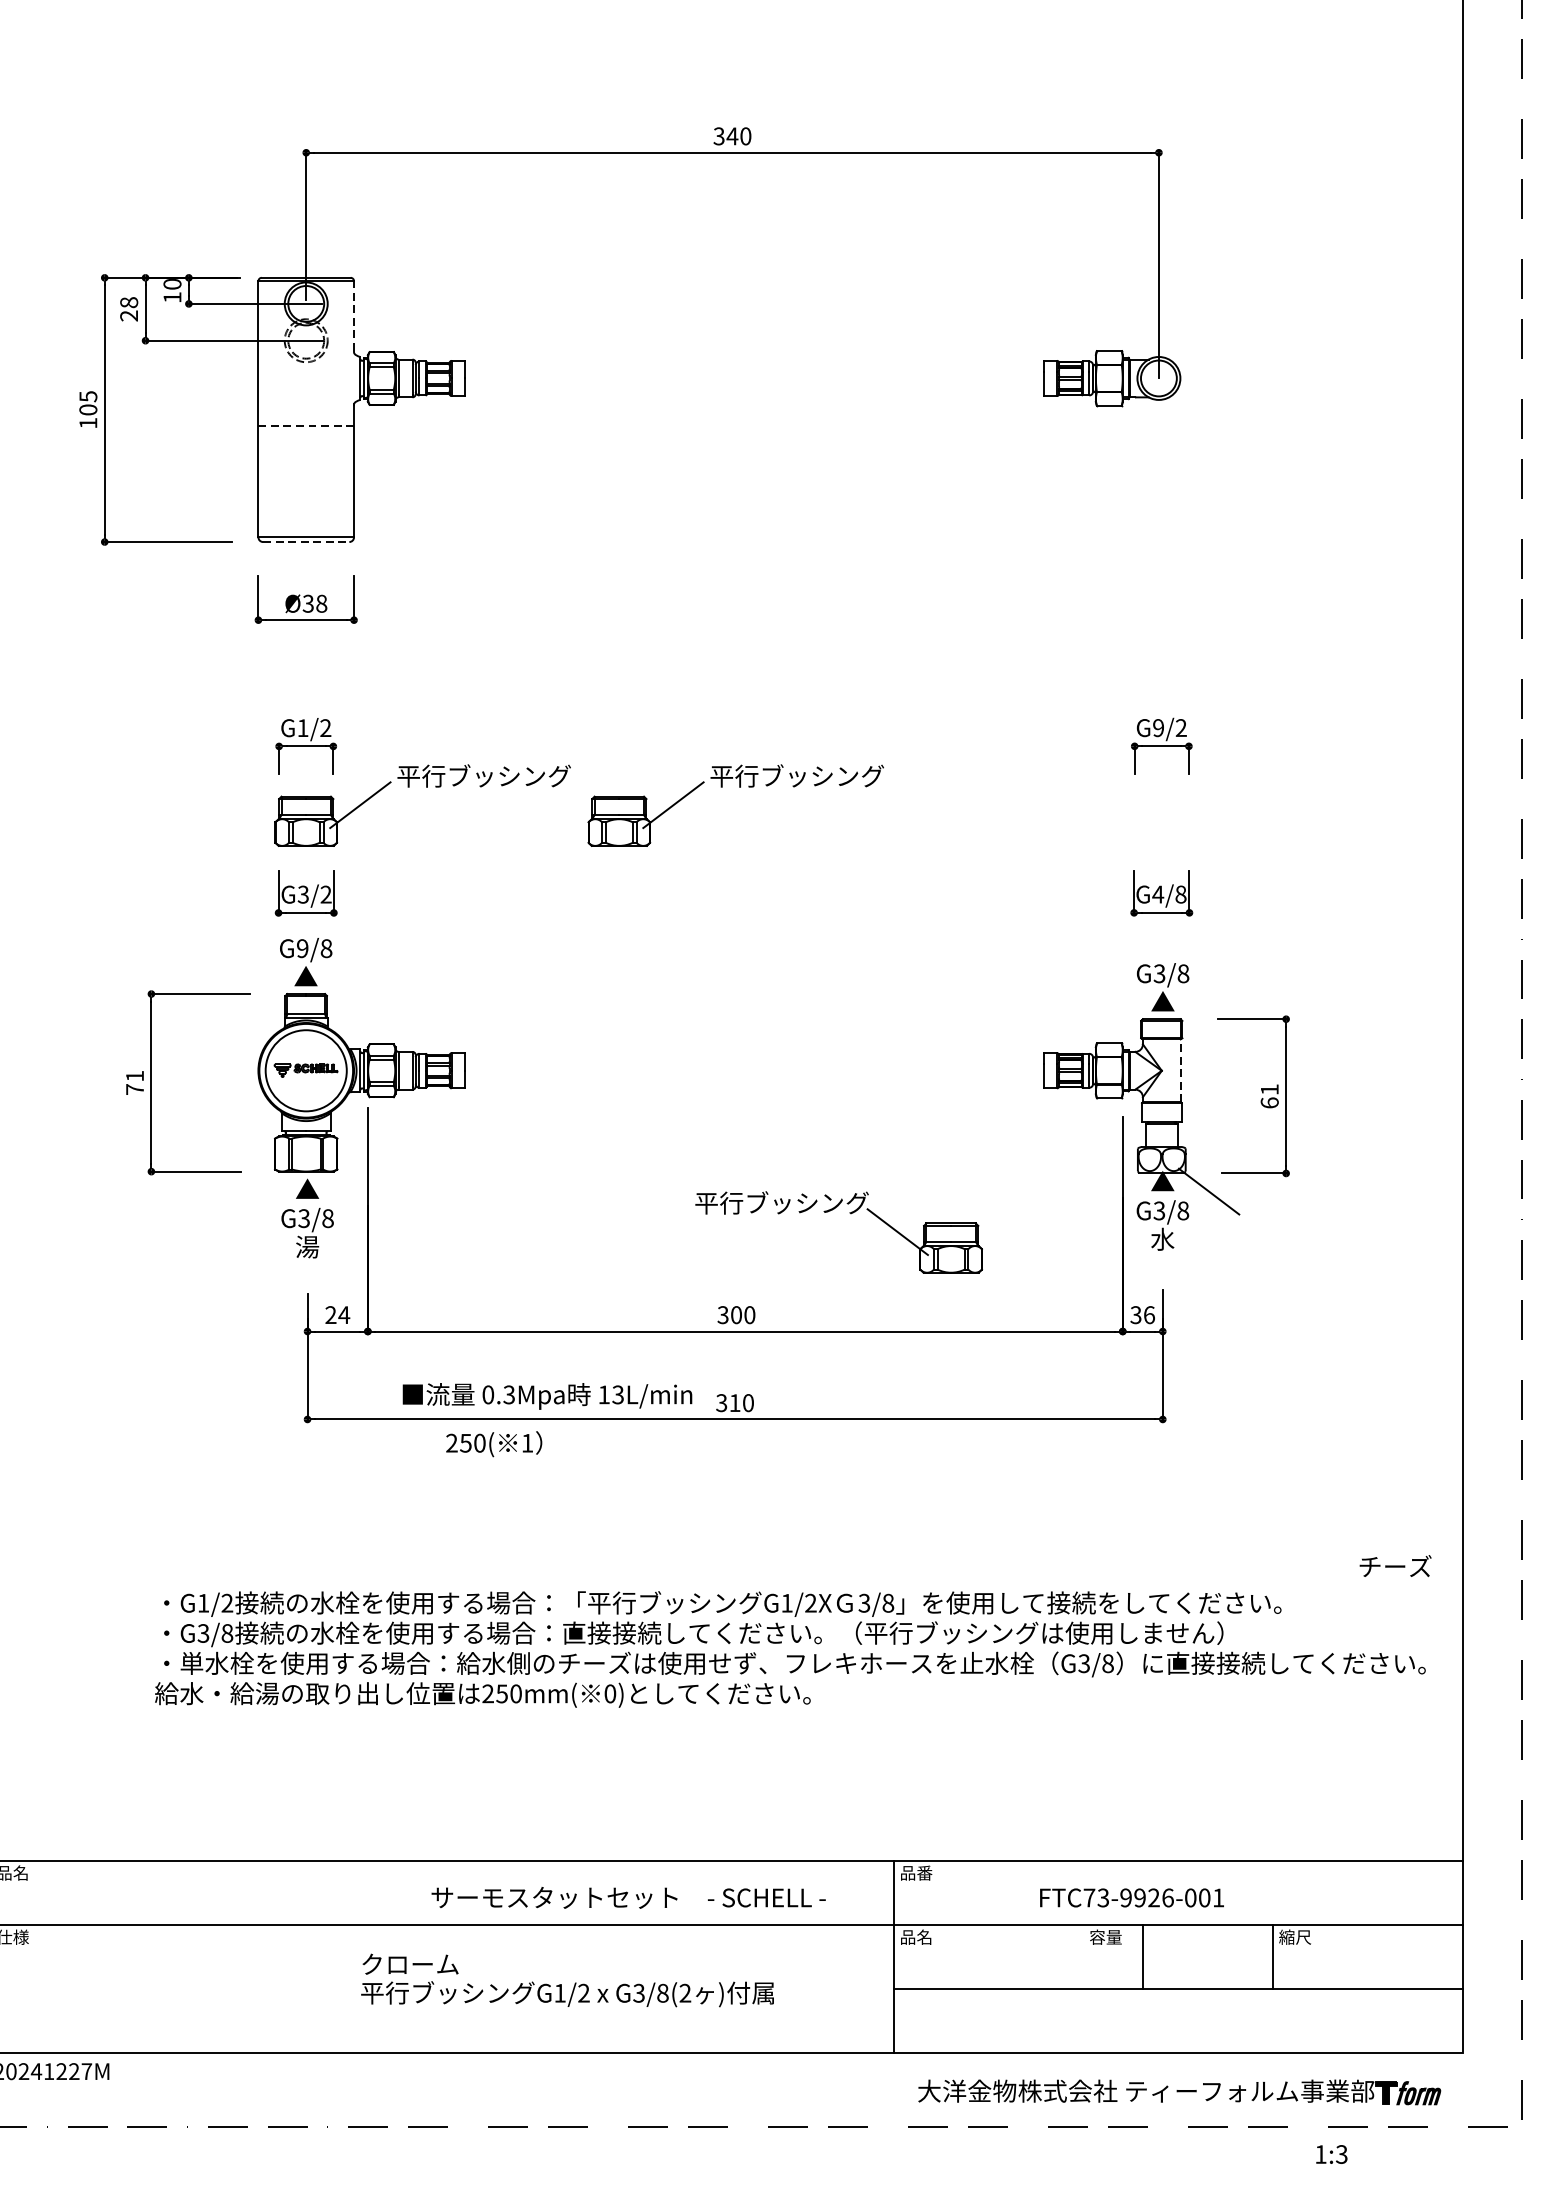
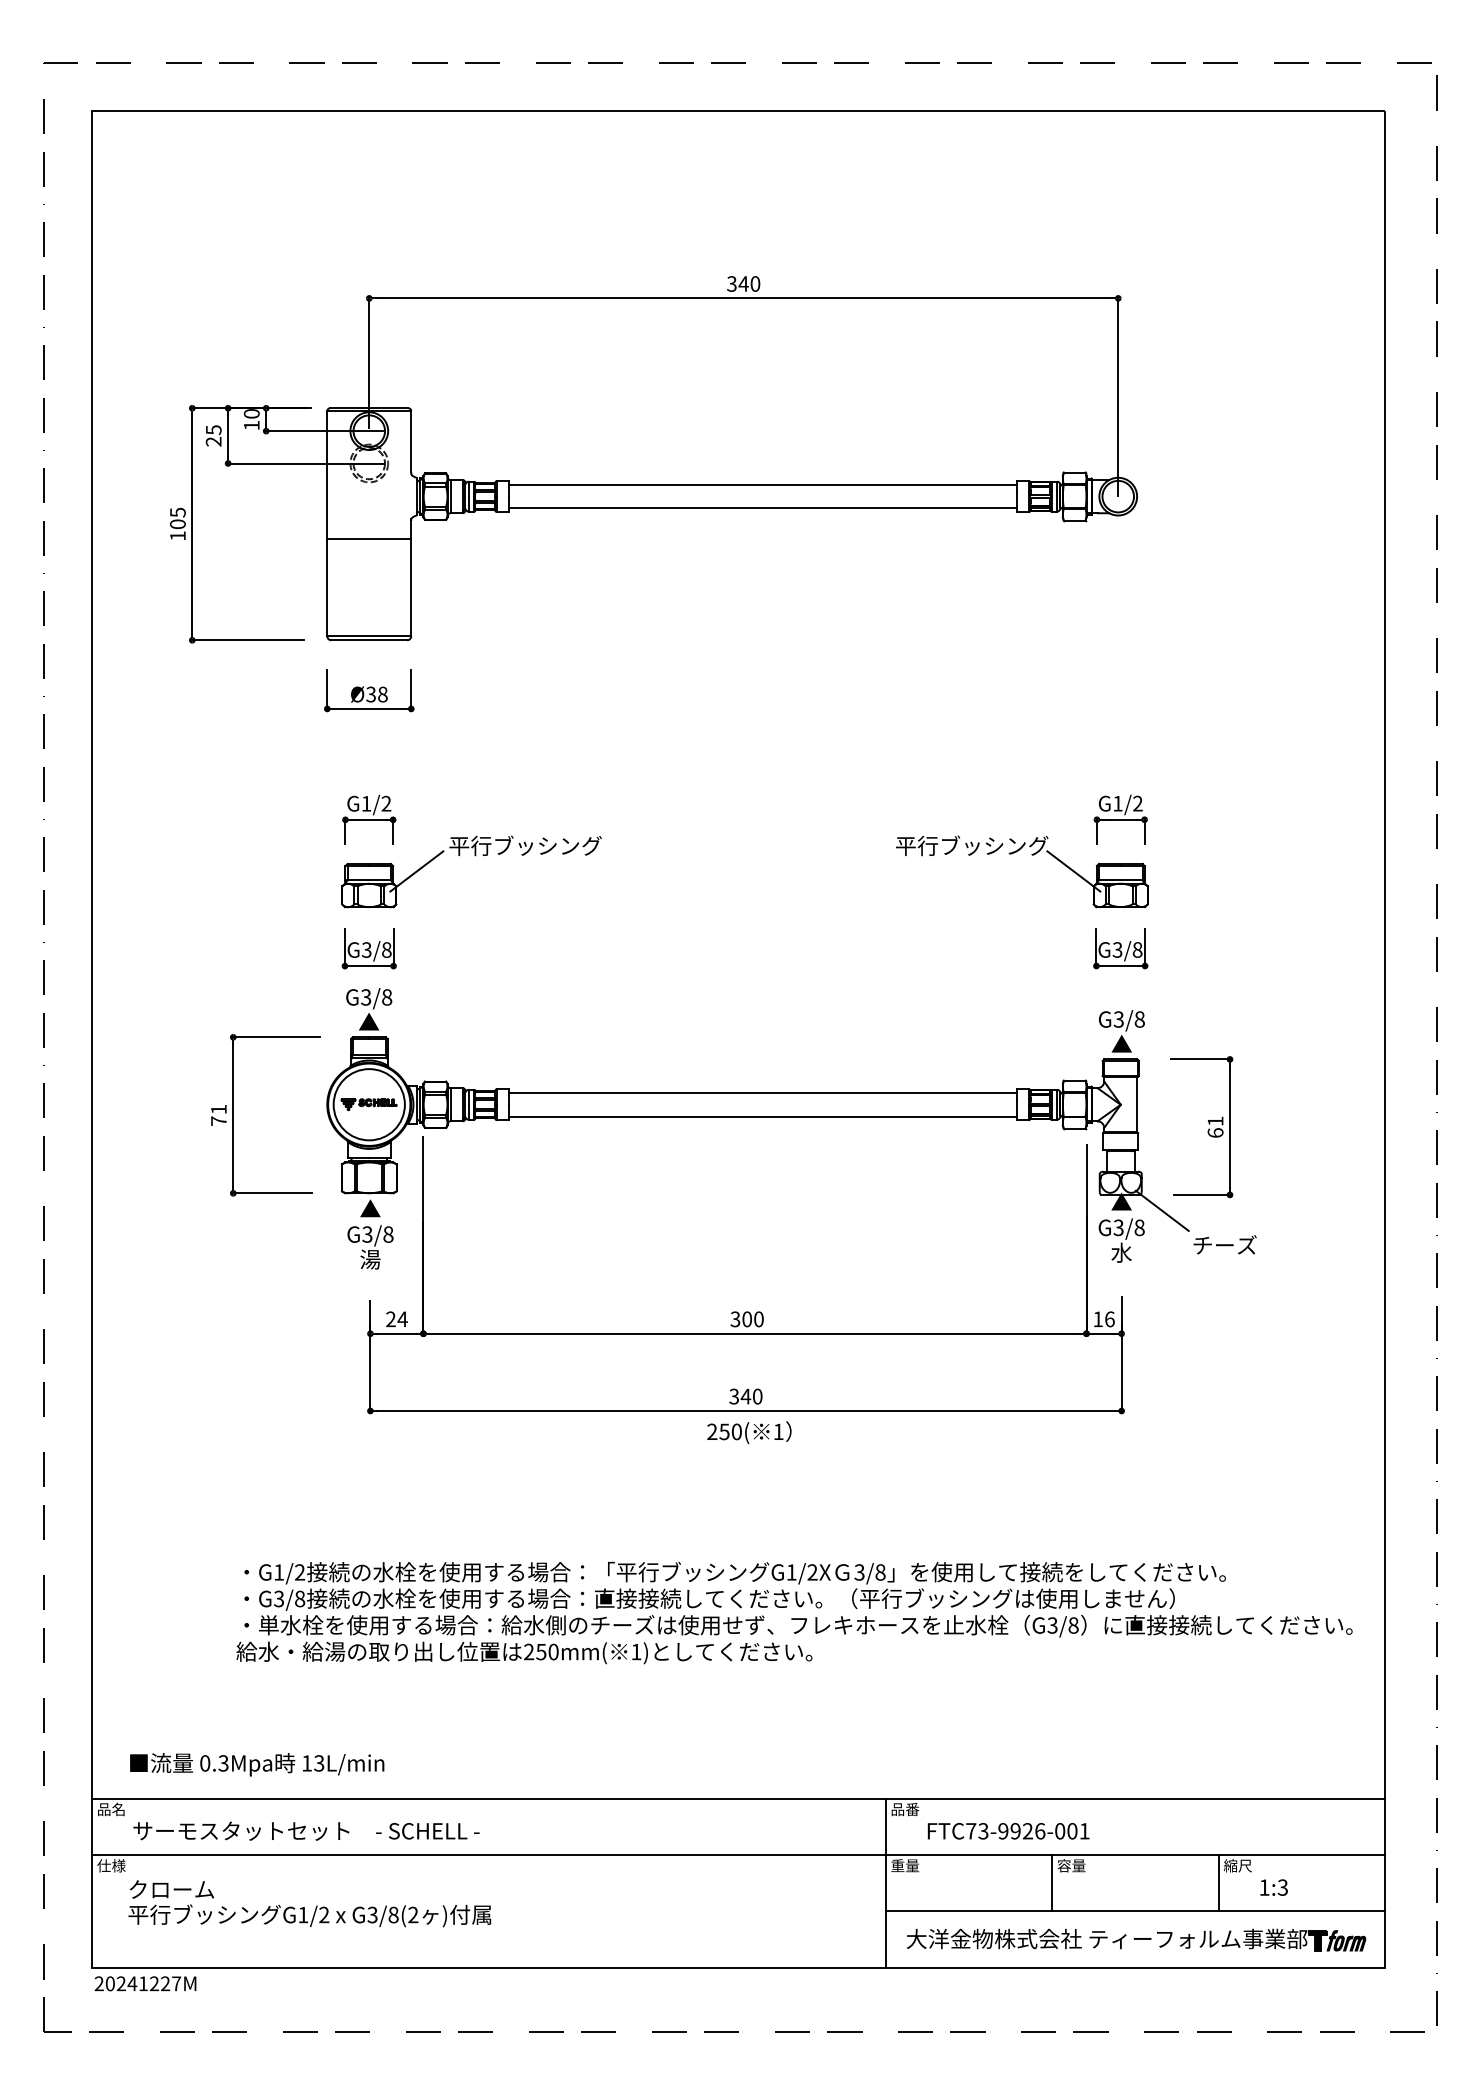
text: (128, 303) -> (213, 430), 28 -> 25
line: (354, 315) -> (411, 441), dashed -> solid
line: (753, 364) -> (762, 484), added
line: (753, 391) -> (762, 508), added
line: (306, 426) -> (369, 538), dashed -> solid
line: (306, 542) -> (369, 640), dashed -> solid
text: (1158, 727) -> (1117, 803), G9/2 -> G1/2
part: (740, 788) -> (750, 856), removed
text: (325, 894) -> (386, 949), G3/2 -> G3/8
text: (1158, 894) -> (1117, 949), G4/8 -> G3/8
text: (303, 948) -> (366, 997), G9/8 -> G3/8
line: (753, 1056) -> (762, 1092), added
line: (1180, 1070) -> (1137, 1104), dashed -> solid
line: (753, 1084) -> (762, 1116), added
part: (850, 1213) -> (1032, 855), moved
text: (1135, 1315) -> (1097, 1319), 36 -> 16
text: (547, 1396) -> (257, 1764), moved
text: (734, 1402) -> (745, 1396), 310 -> 340
text: (494, 1443) -> (749, 1432), moved
text: (1394, 1565) -> (1224, 1244), moved
text: (610, 1693) -> (636, 1651), 0) -> 1)
text: (628, 1897) -> (306, 1830), moved
text: (1131, 1898) -> (1008, 1831), moved
text: (916, 1936) -> (905, 1865), 品名 -> 重量
line: (1143, 1957) -> (1052, 1883), moved
text: (567, 1980) -> (309, 1903), moved
part: (1179, 2091) -> (1136, 1939), moved
text: (1331, 2154) -> (1273, 1887), moved

